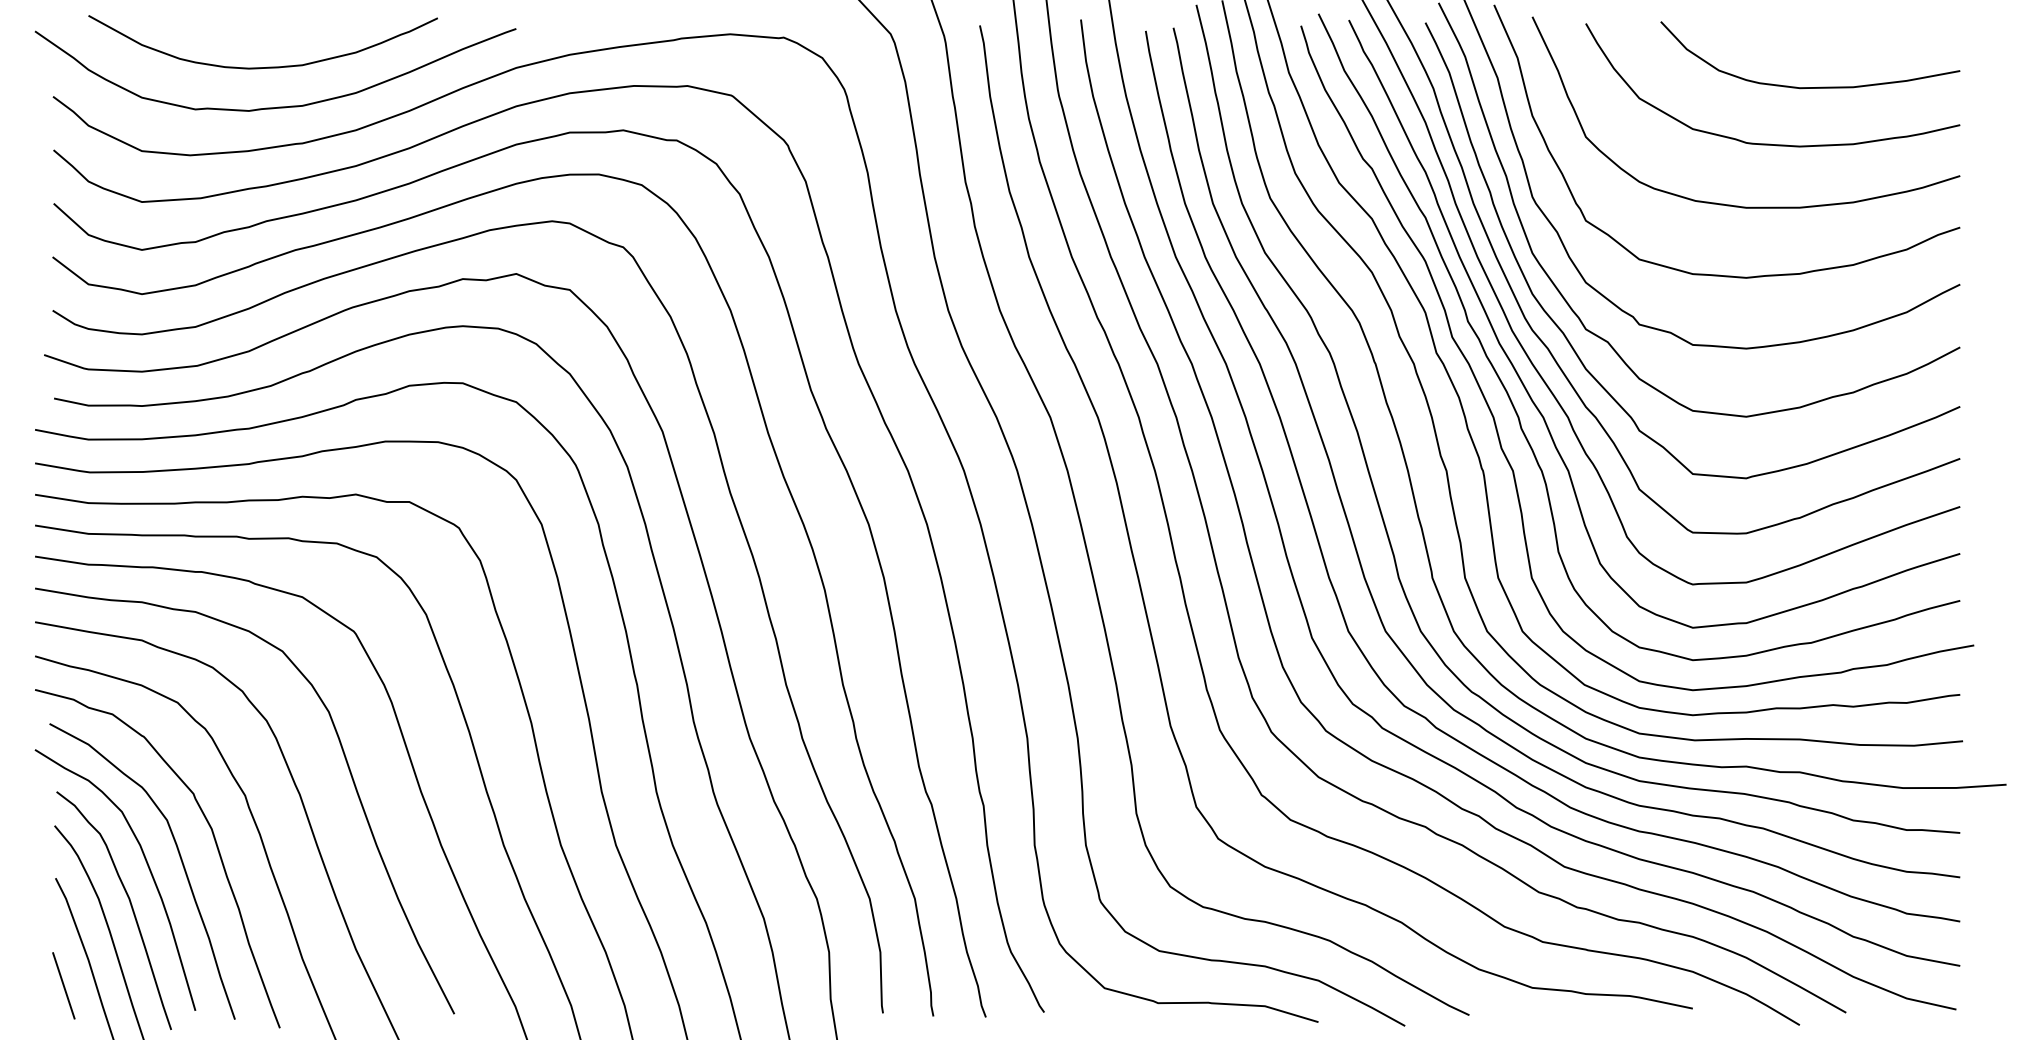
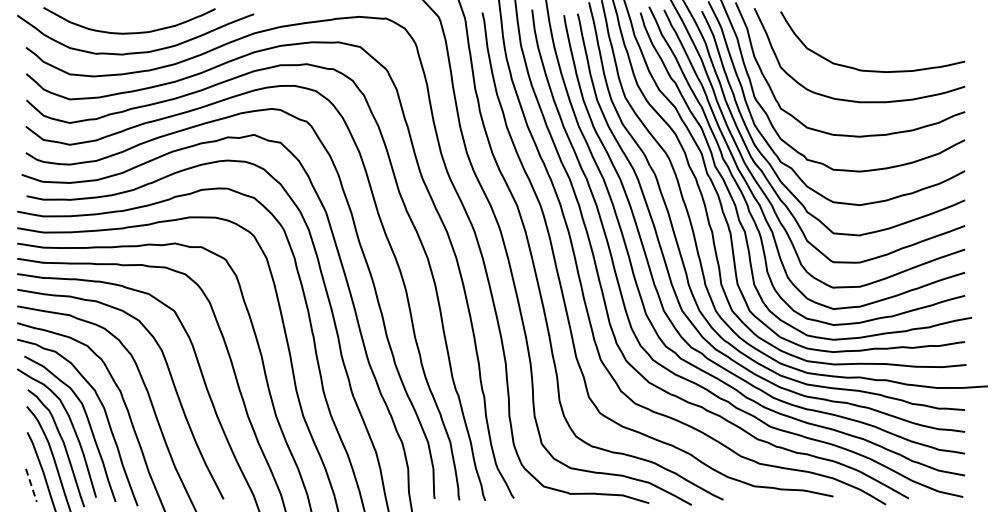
curve: (1810, 86) -> (891, 42), removed
line: (64, 986) -> (31, 485), solid -> dashed

